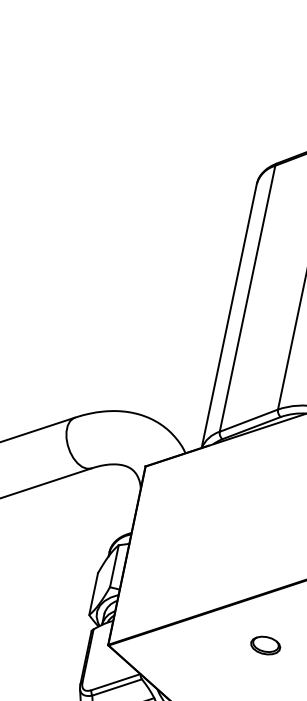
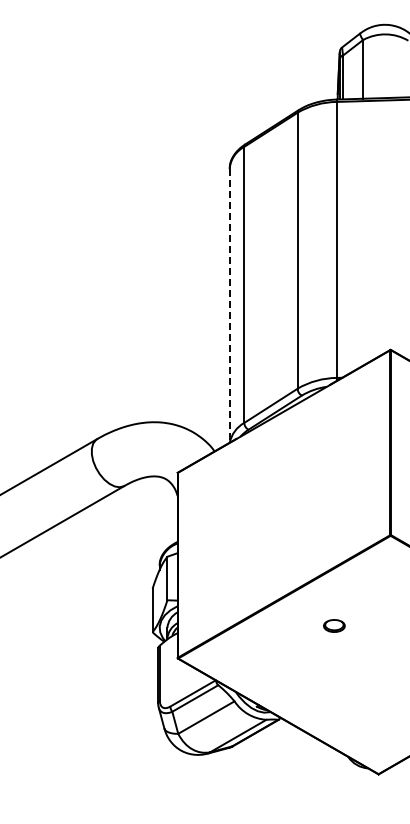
line: (229, 315) -> (229, 305), solid -> dashed
part: (265, 645) -> (334, 625), size x0.7

